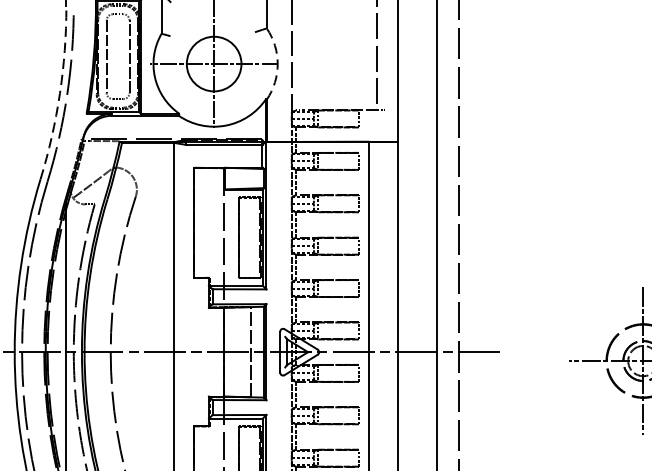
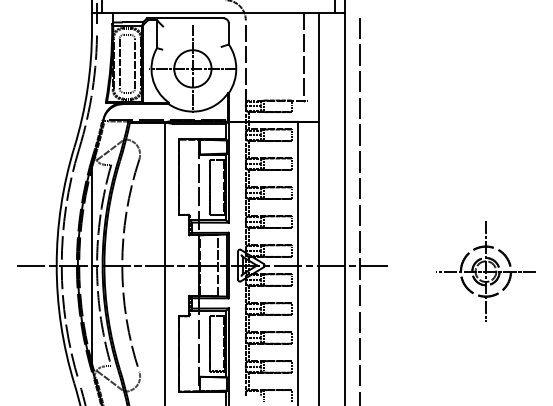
arc: (278, 63) -> (236, 68), dashed -> solid
arc: (59, 94) -> (87, 89), dashed -> solid

